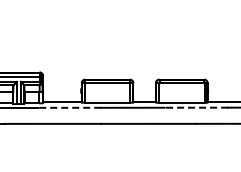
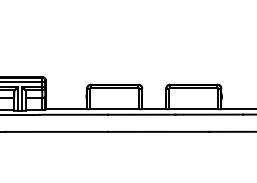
line: (69, 107) -> (74, 114), dashed -> solid
line: (196, 107) -> (209, 114), dashed -> solid

